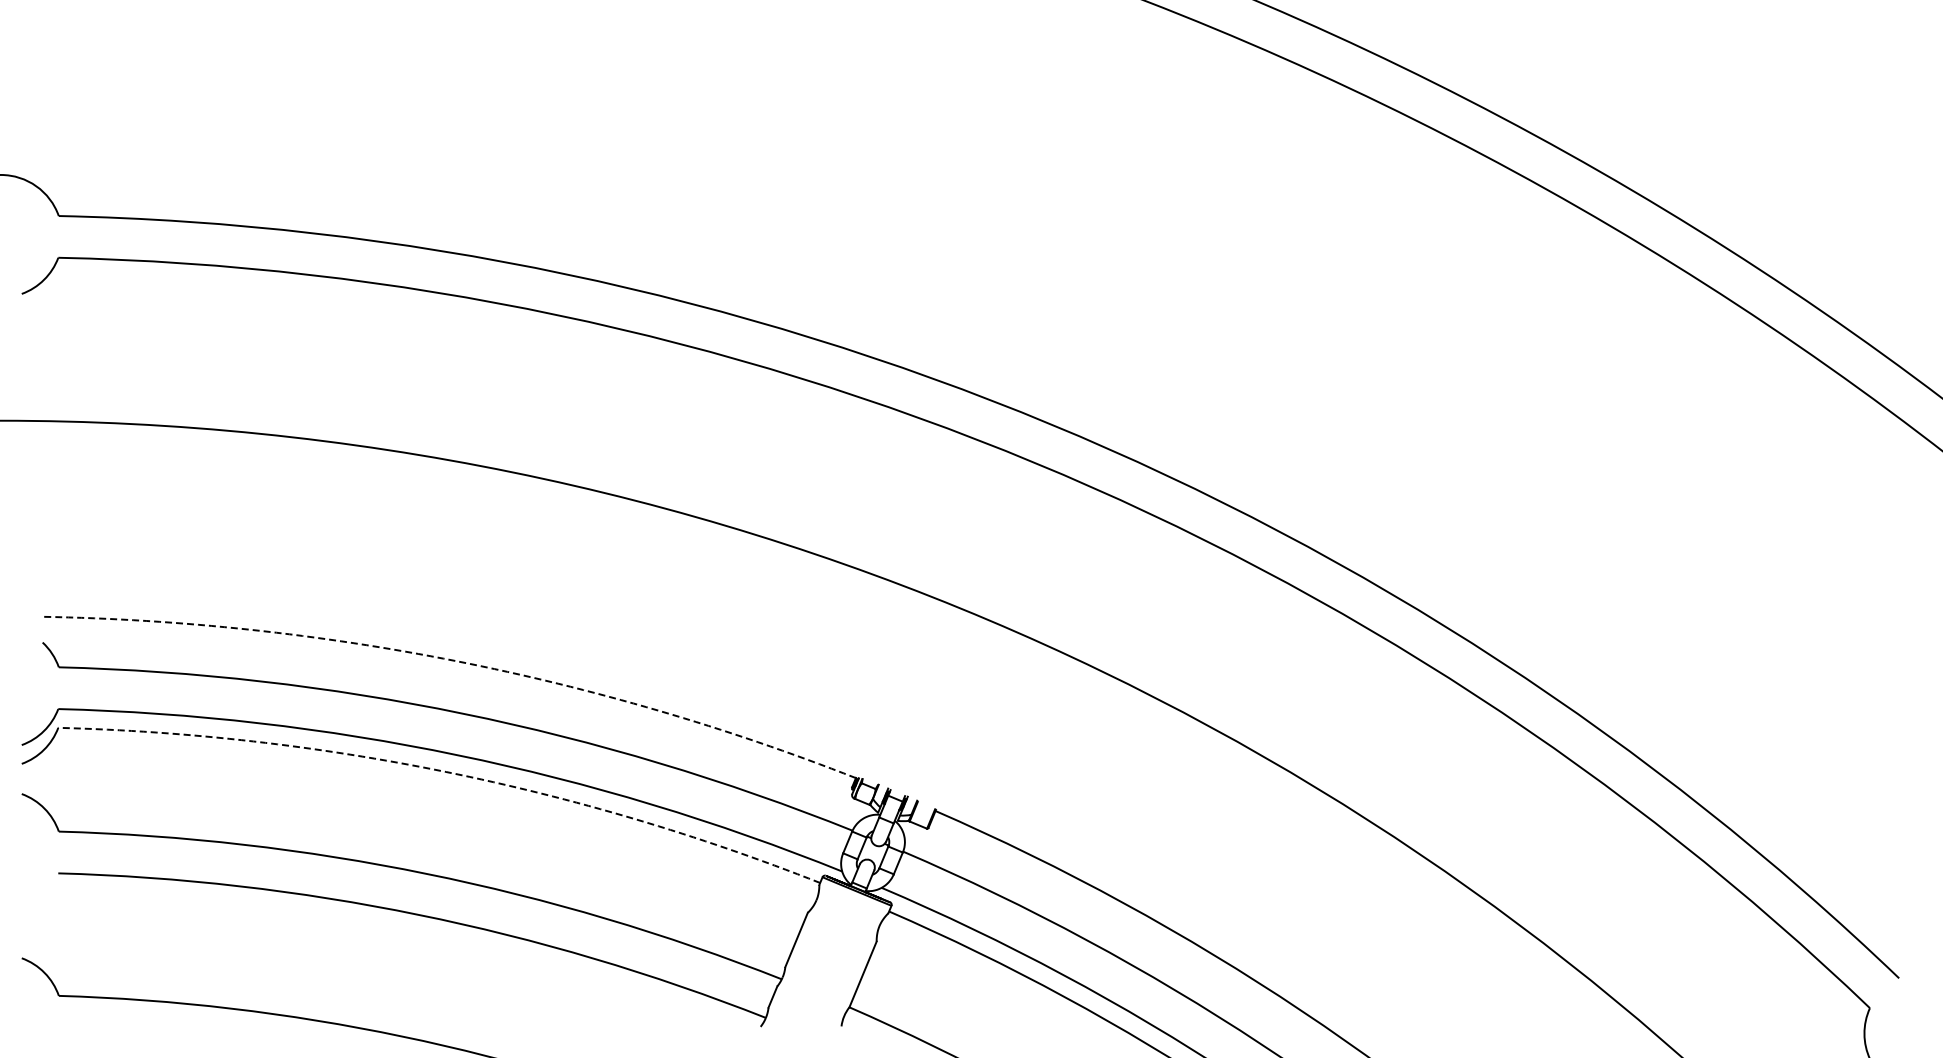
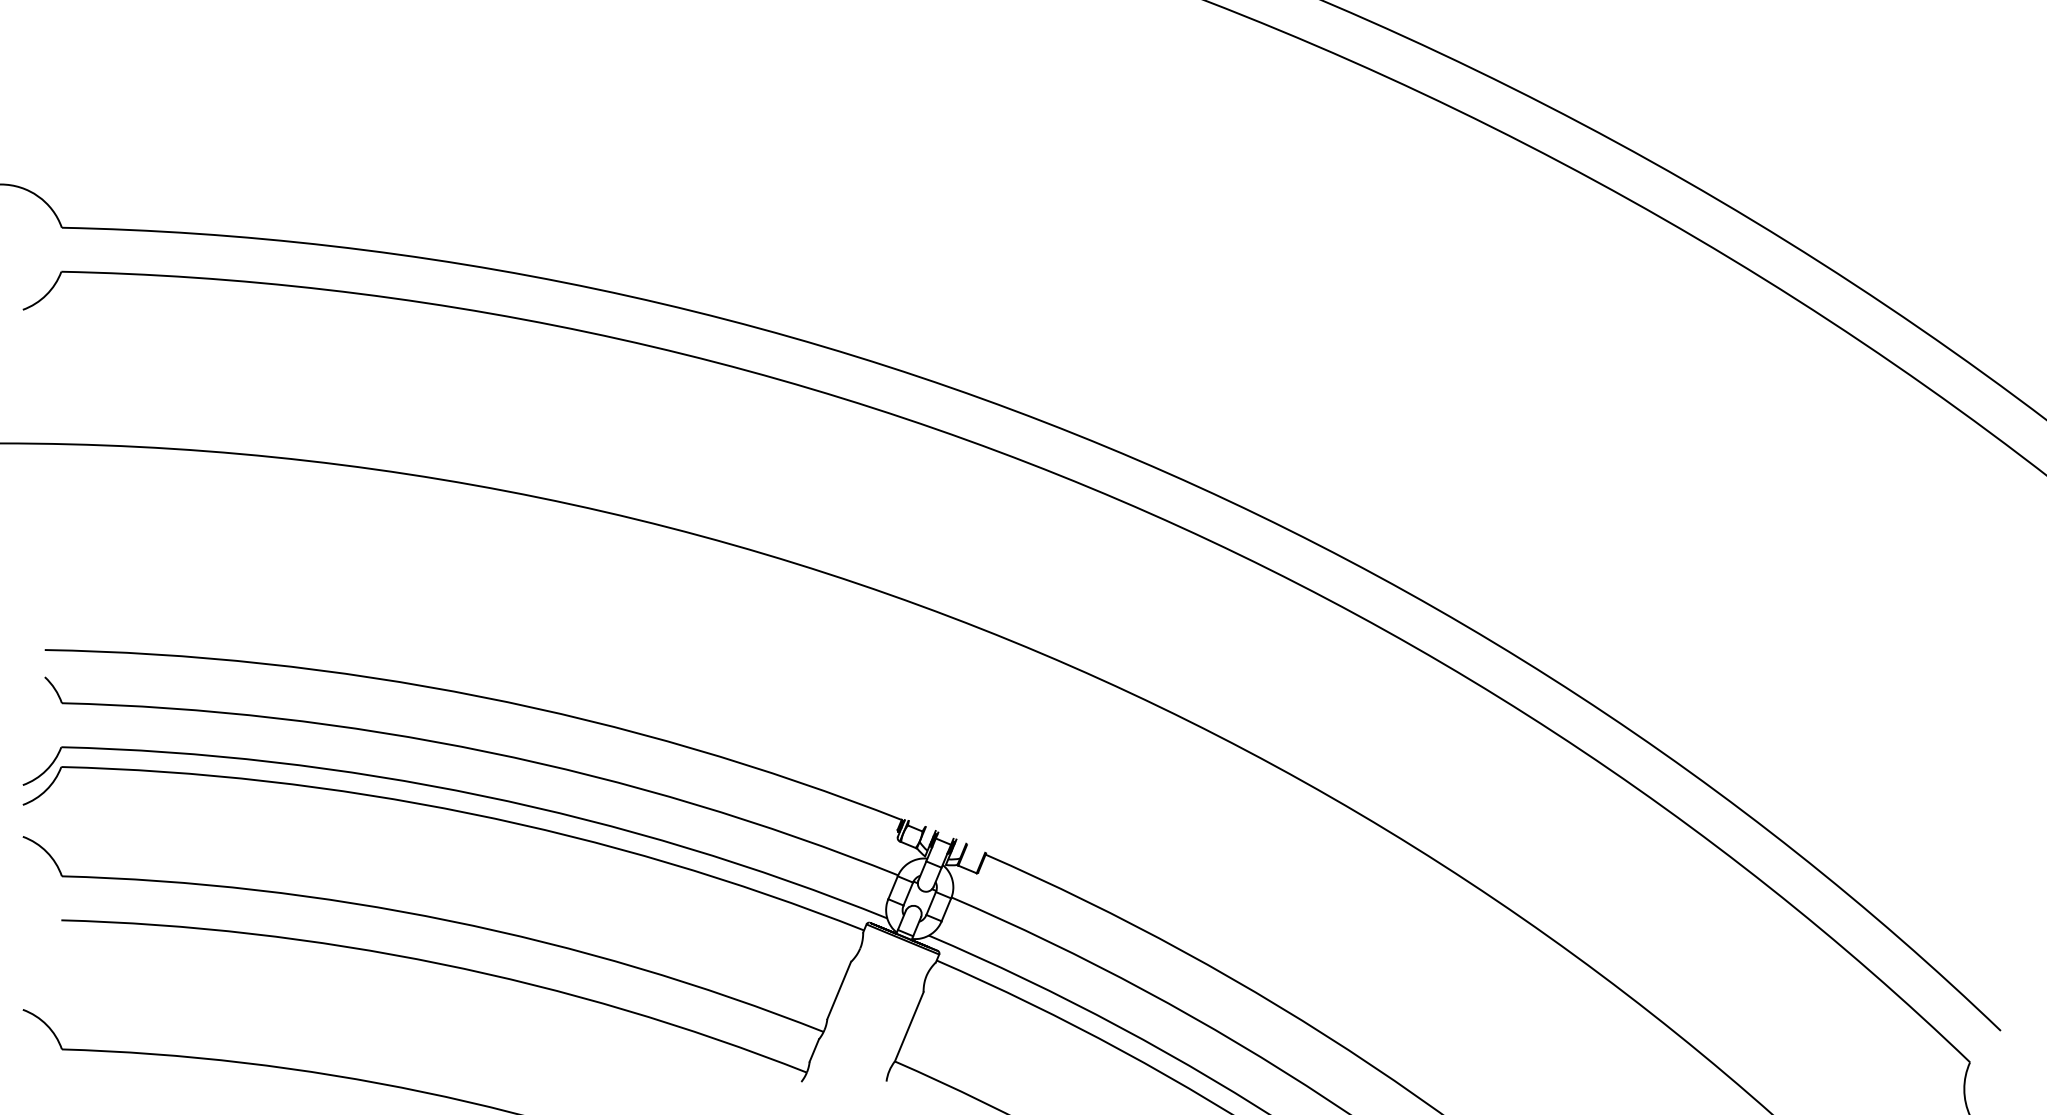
arc: (456, 661) -> (480, 697), dashed -> solid
arc: (446, 771) -> (470, 812), dashed -> solid

